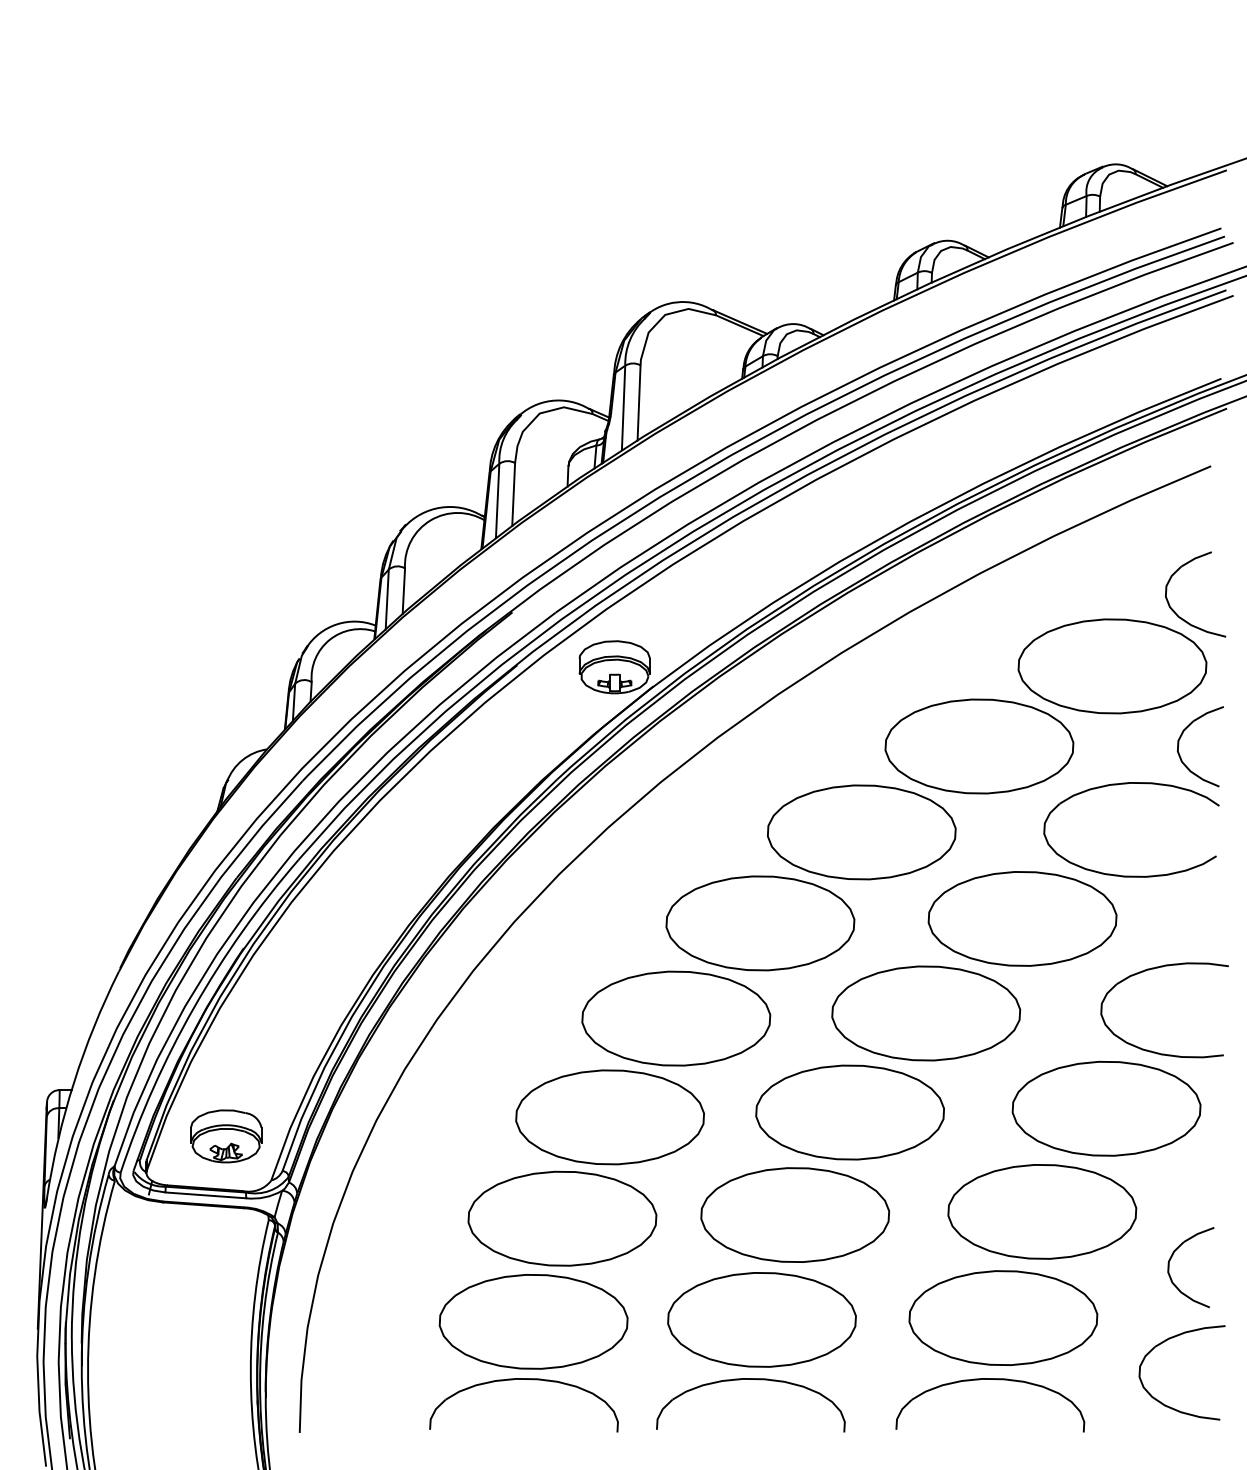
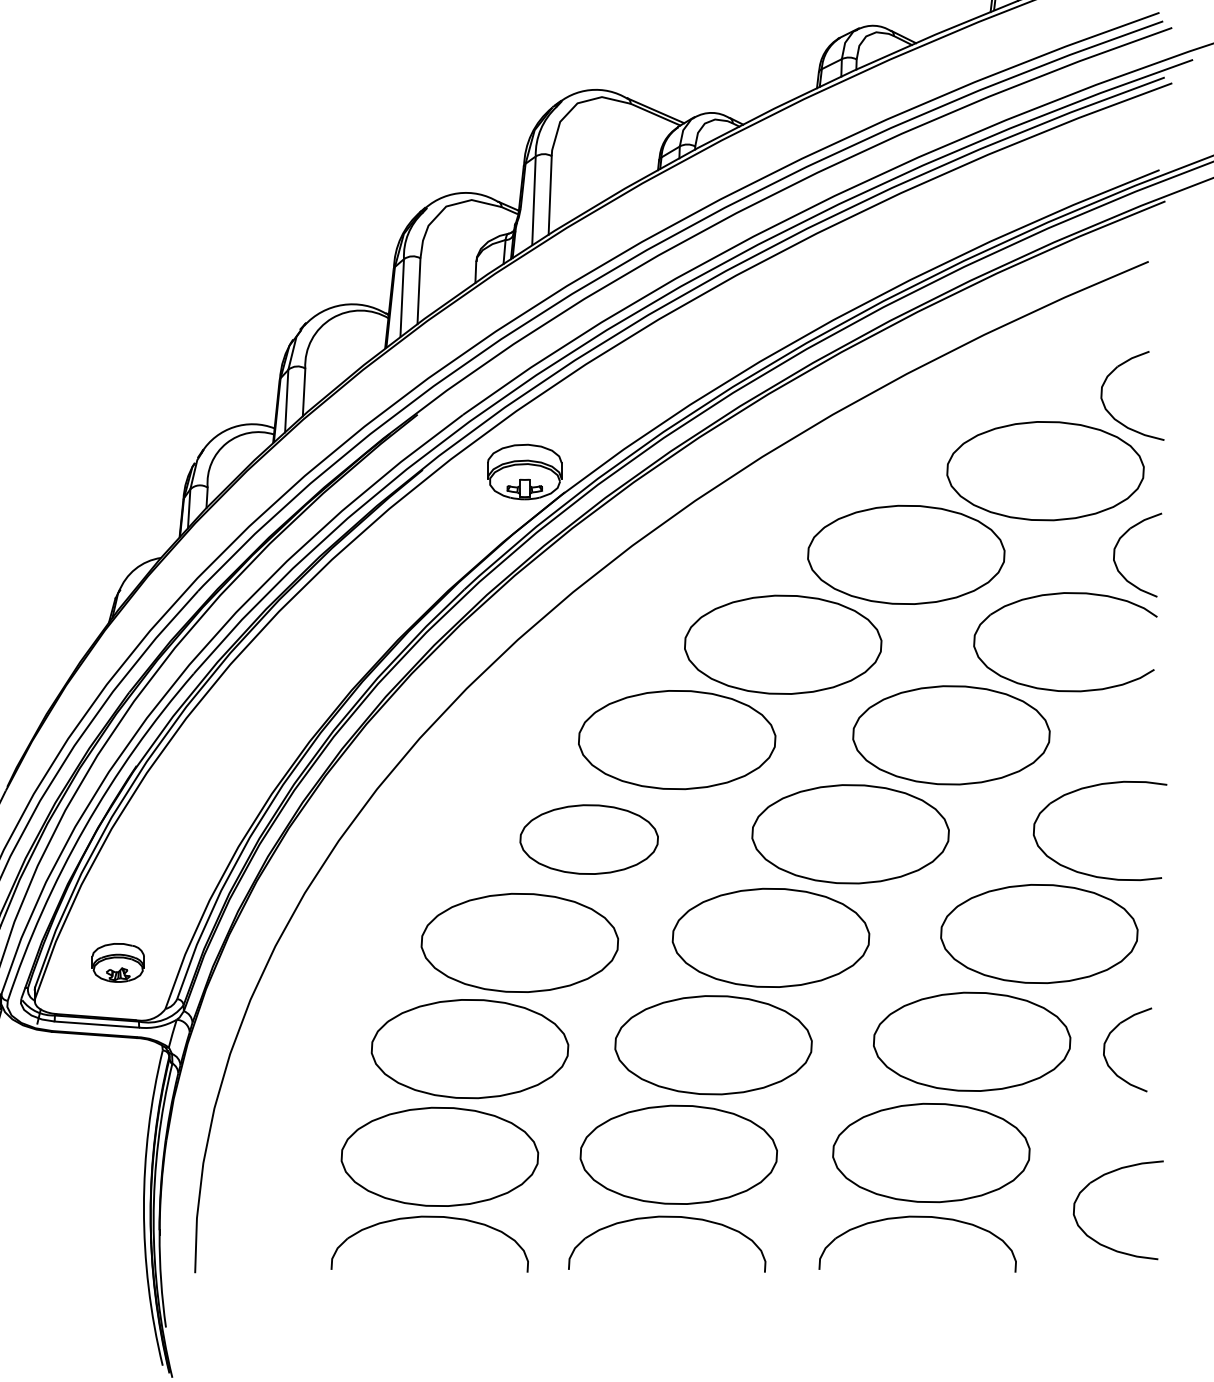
part: (676, 1018) -> (589, 839), size x0.7
part: (226, 1136) -> (118, 962), size x0.7
part: (1172, 1257) -> (1108, 1039), moved

